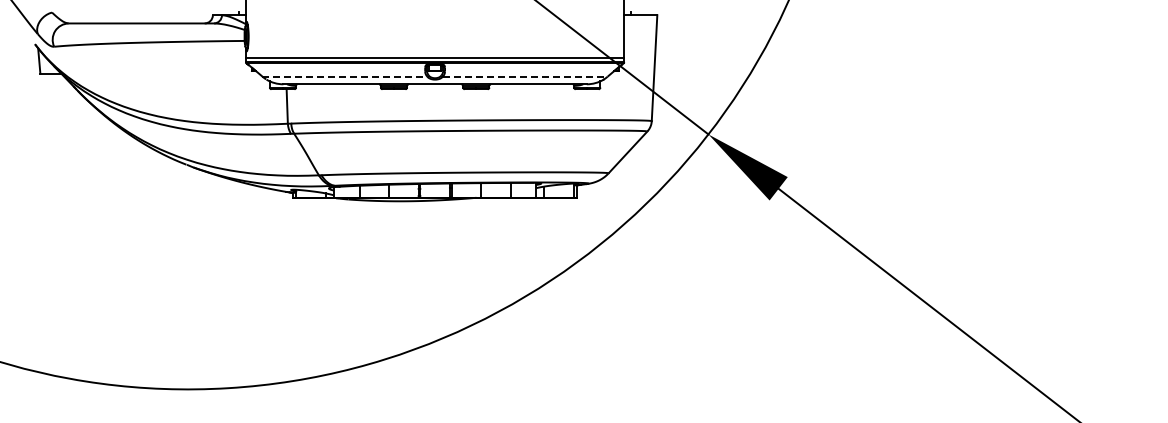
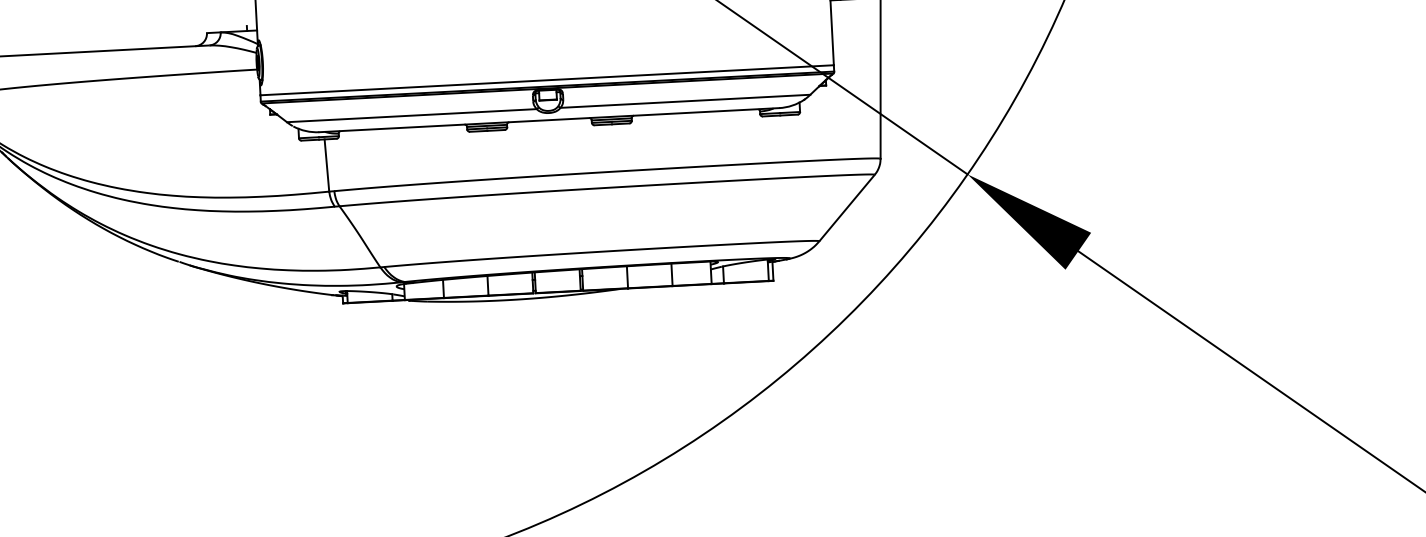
line: (345, 76) -> (412, 115), dashed -> solid
line: (525, 76) -> (685, 101), dashed -> solid

